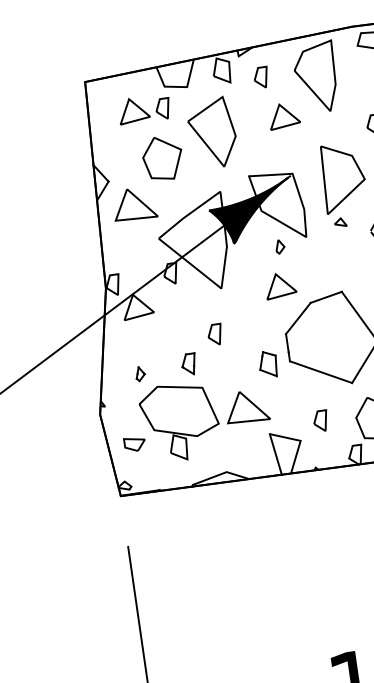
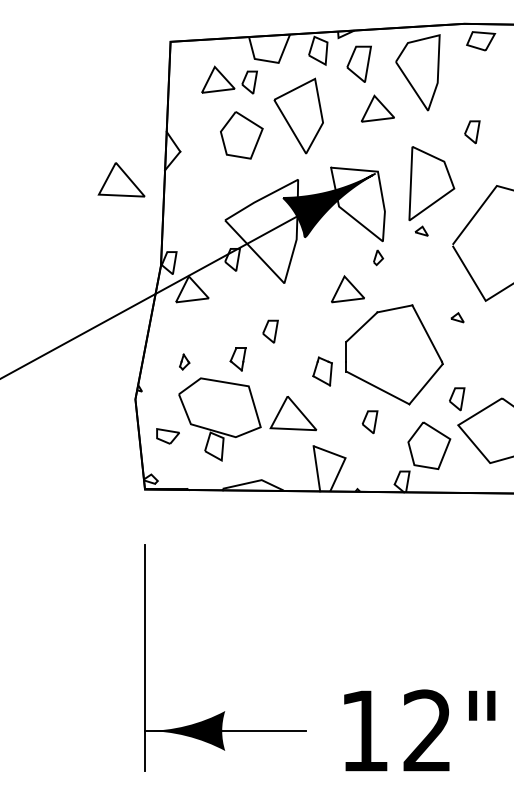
part: (261, 77) -> (359, 64), size x1.6
part: (134, 203) -> (121, 179), moved
part: (280, 246) -> (378, 257), moved
part: (320, 421) -> (369, 422), moved

